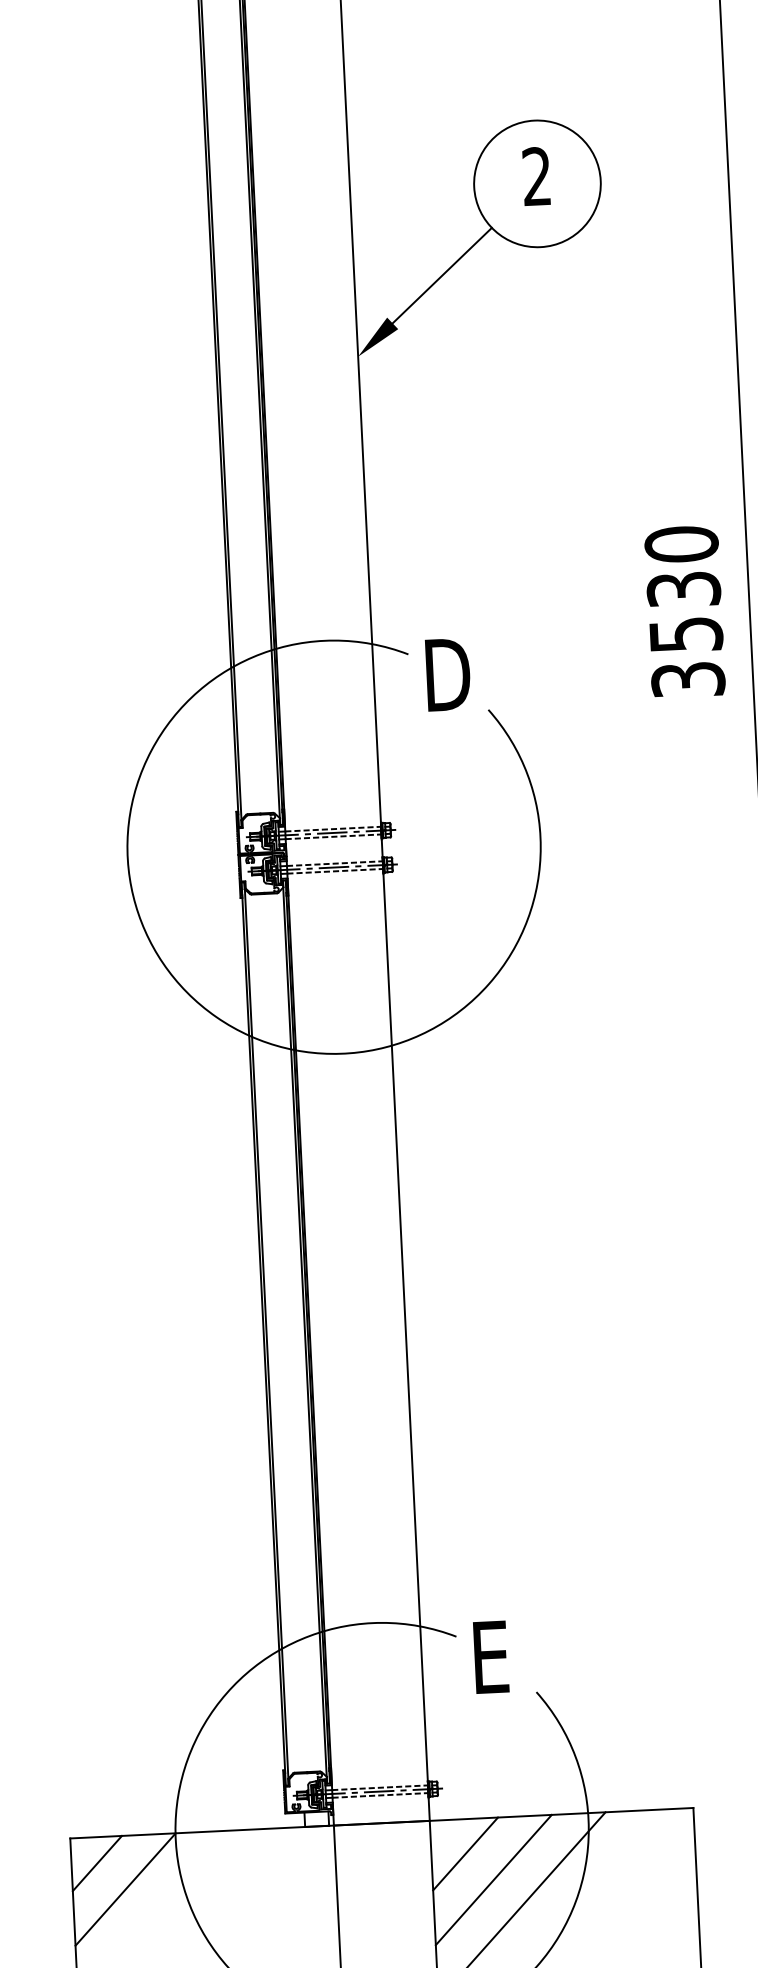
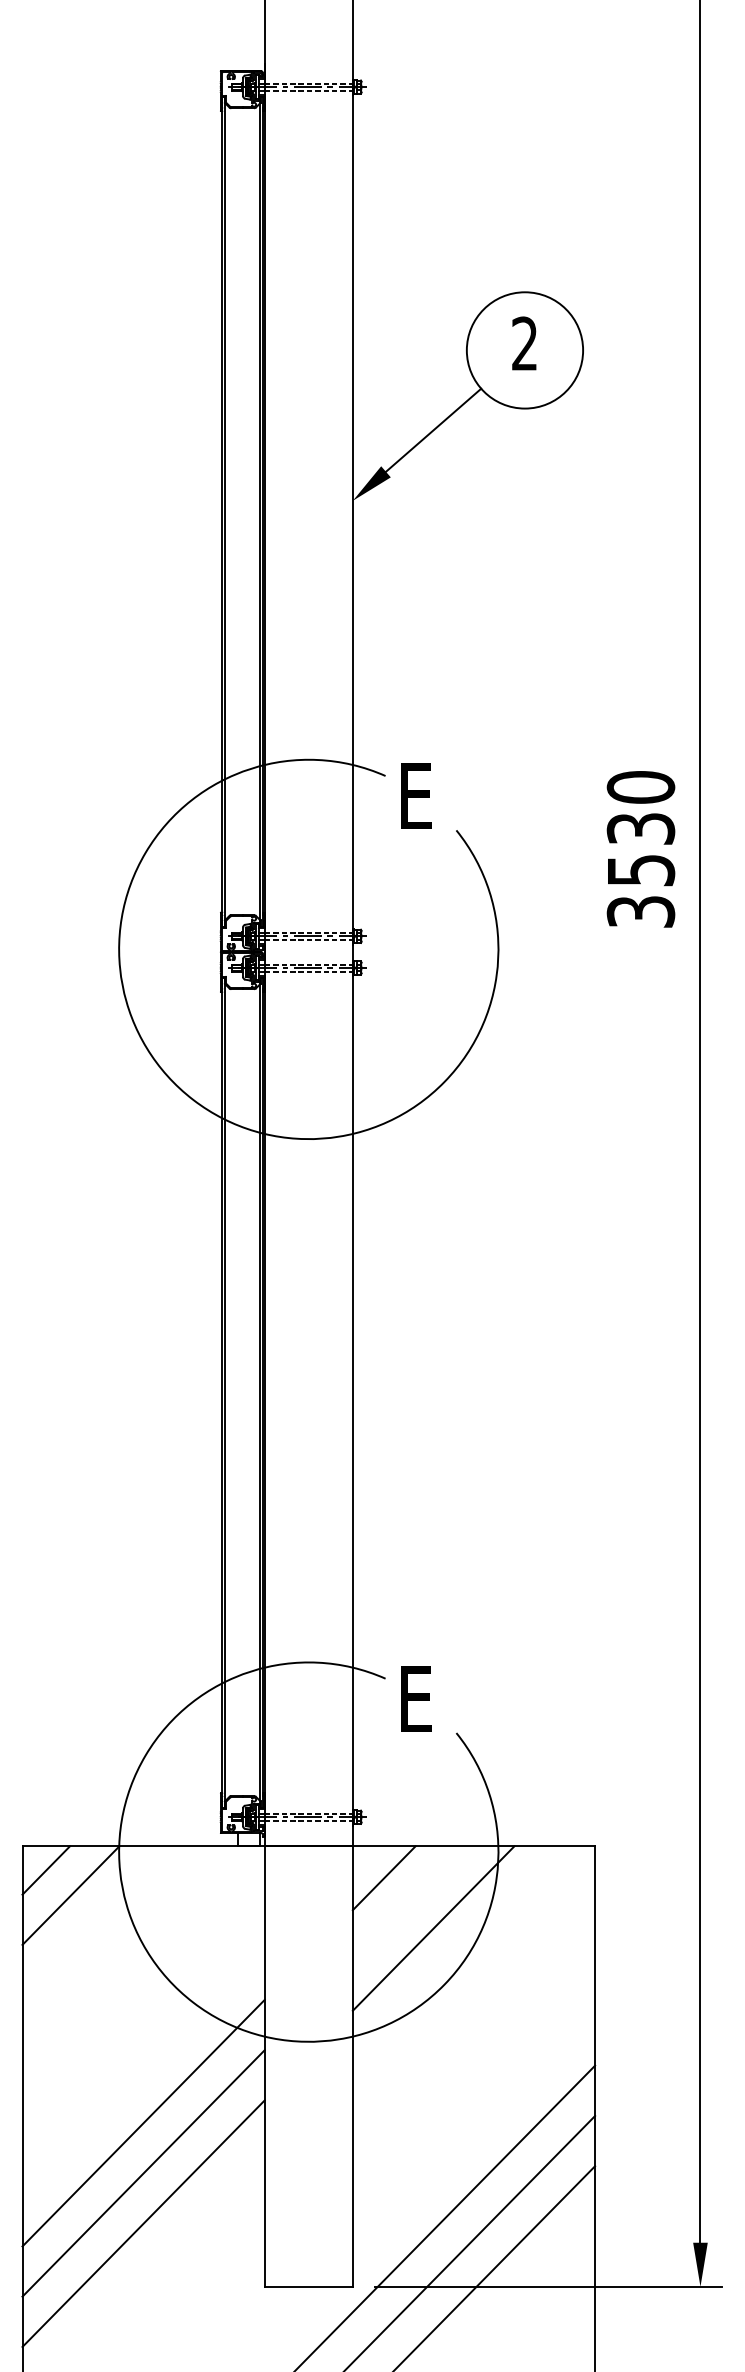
text: (684, 611) -> (640, 849), moved
text: (448, 674) -> (421, 796), D -> E
line: (493, 1880) -> (408, 1903), removed

